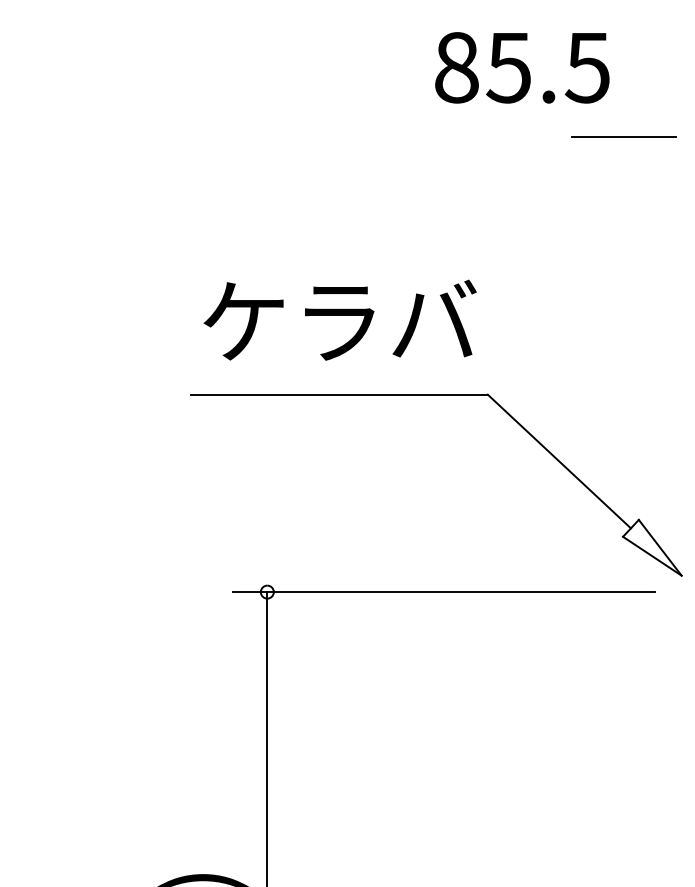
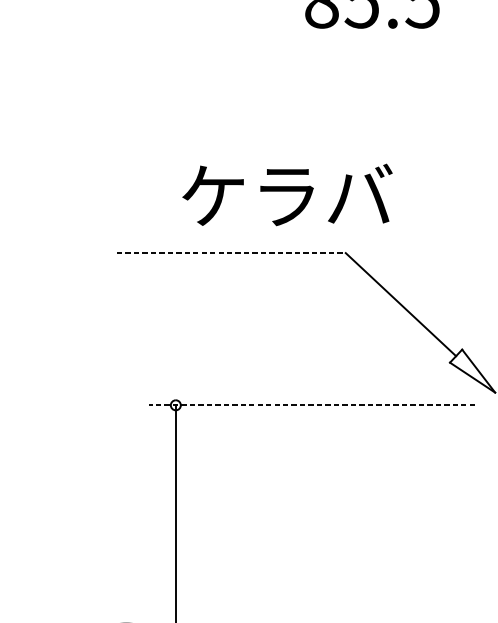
line: (623, 137) -> (450, 54), removed
text: (339, 319) -> (286, 194), moved
line: (339, 394) -> (231, 252), solid -> dashed
line: (443, 592) -> (311, 405), solid -> dashed

